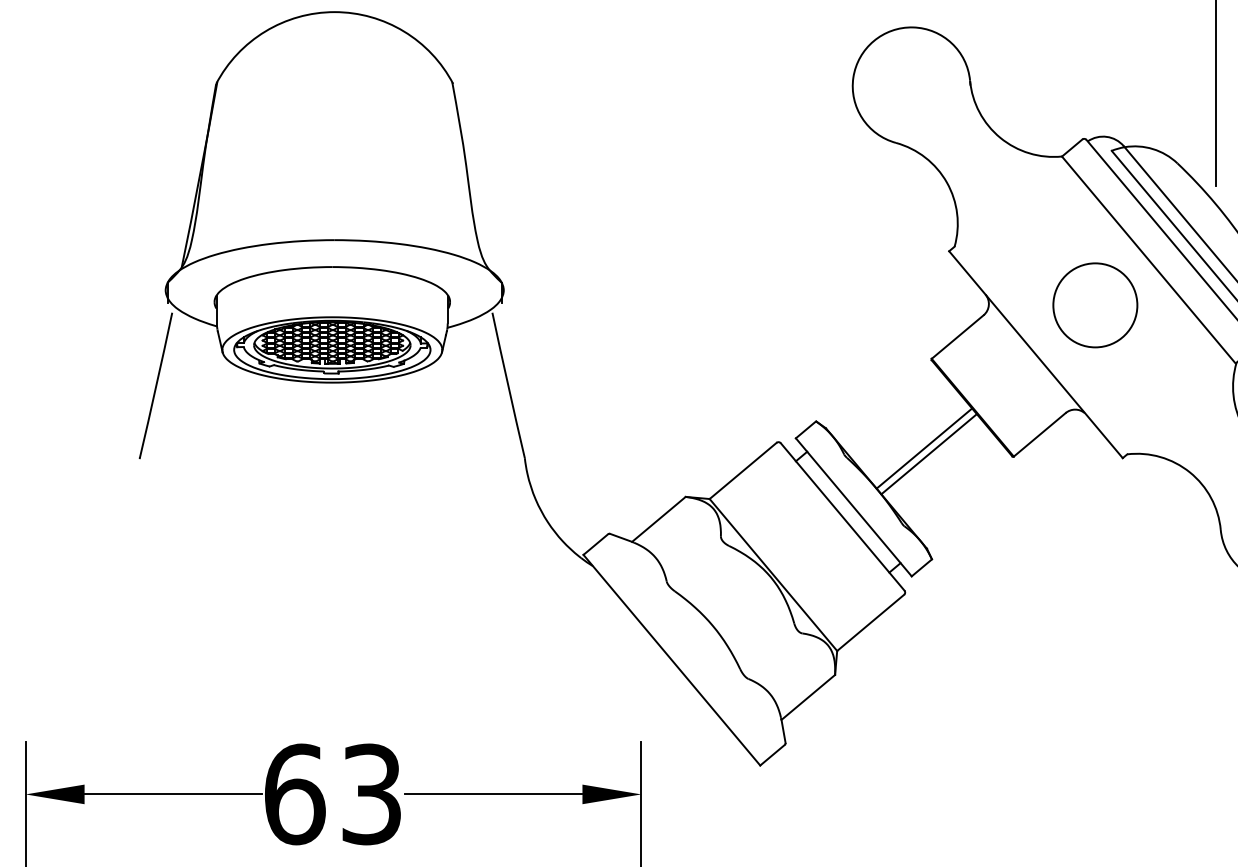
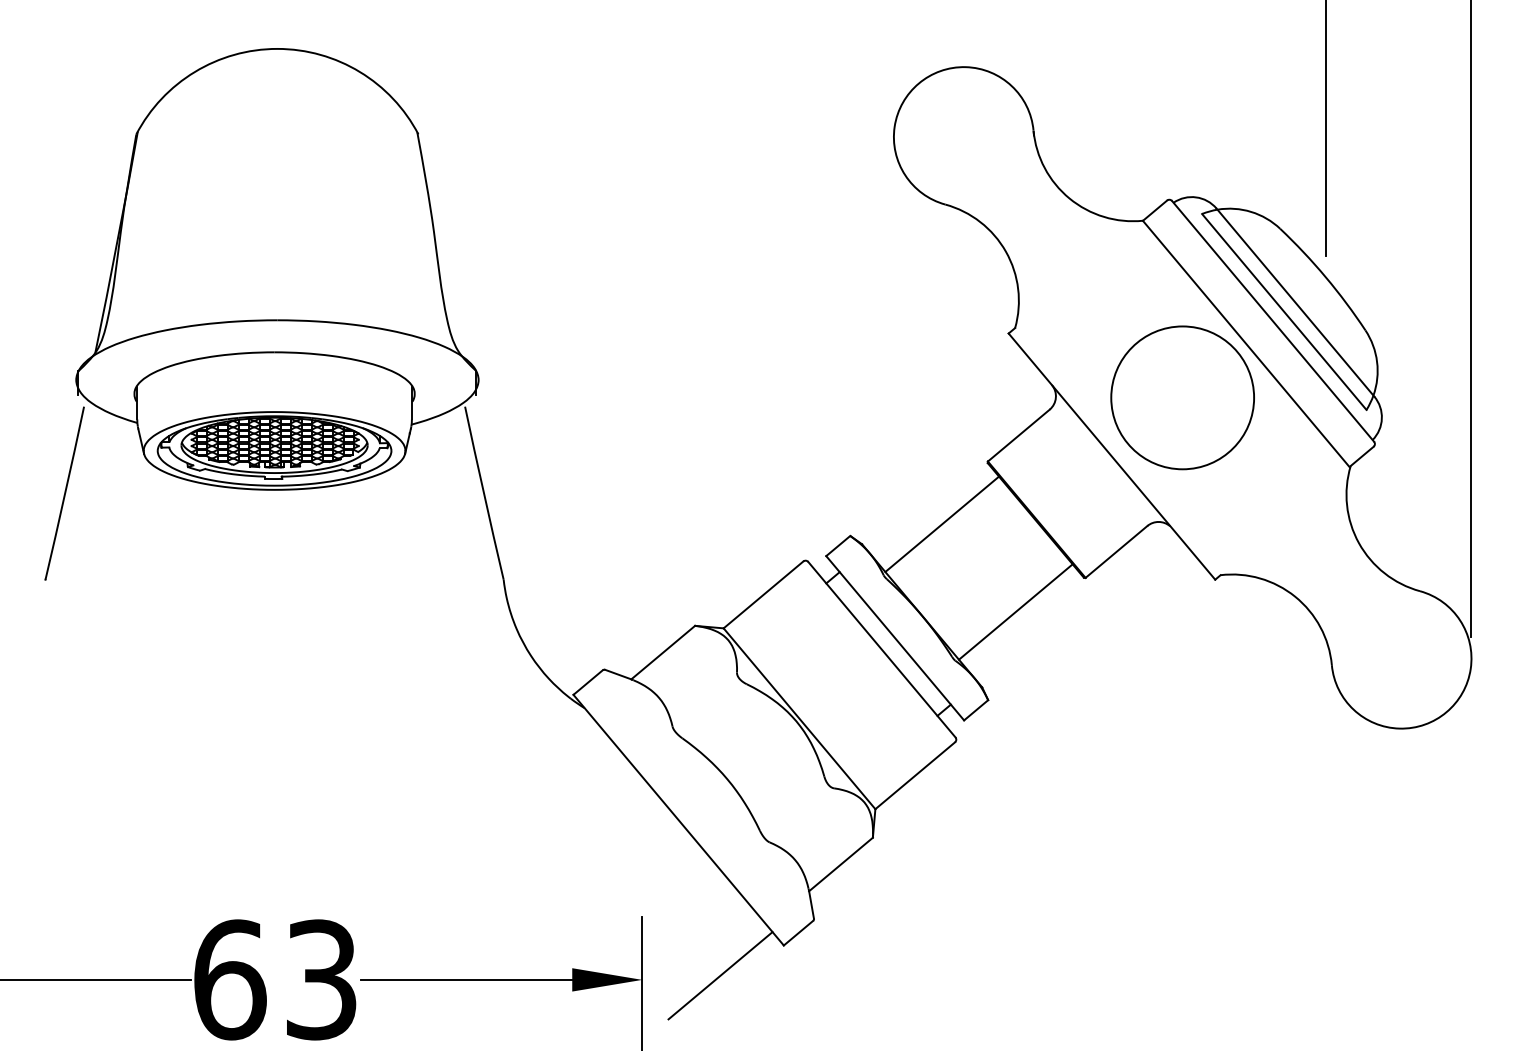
circle: (1095, 305) -> (1182, 397), size x1.43
line: (924, 448) -> (942, 524), moved
line: (928, 453) -> (1015, 611), moved
line: (707, 790) -> (720, 975), added

